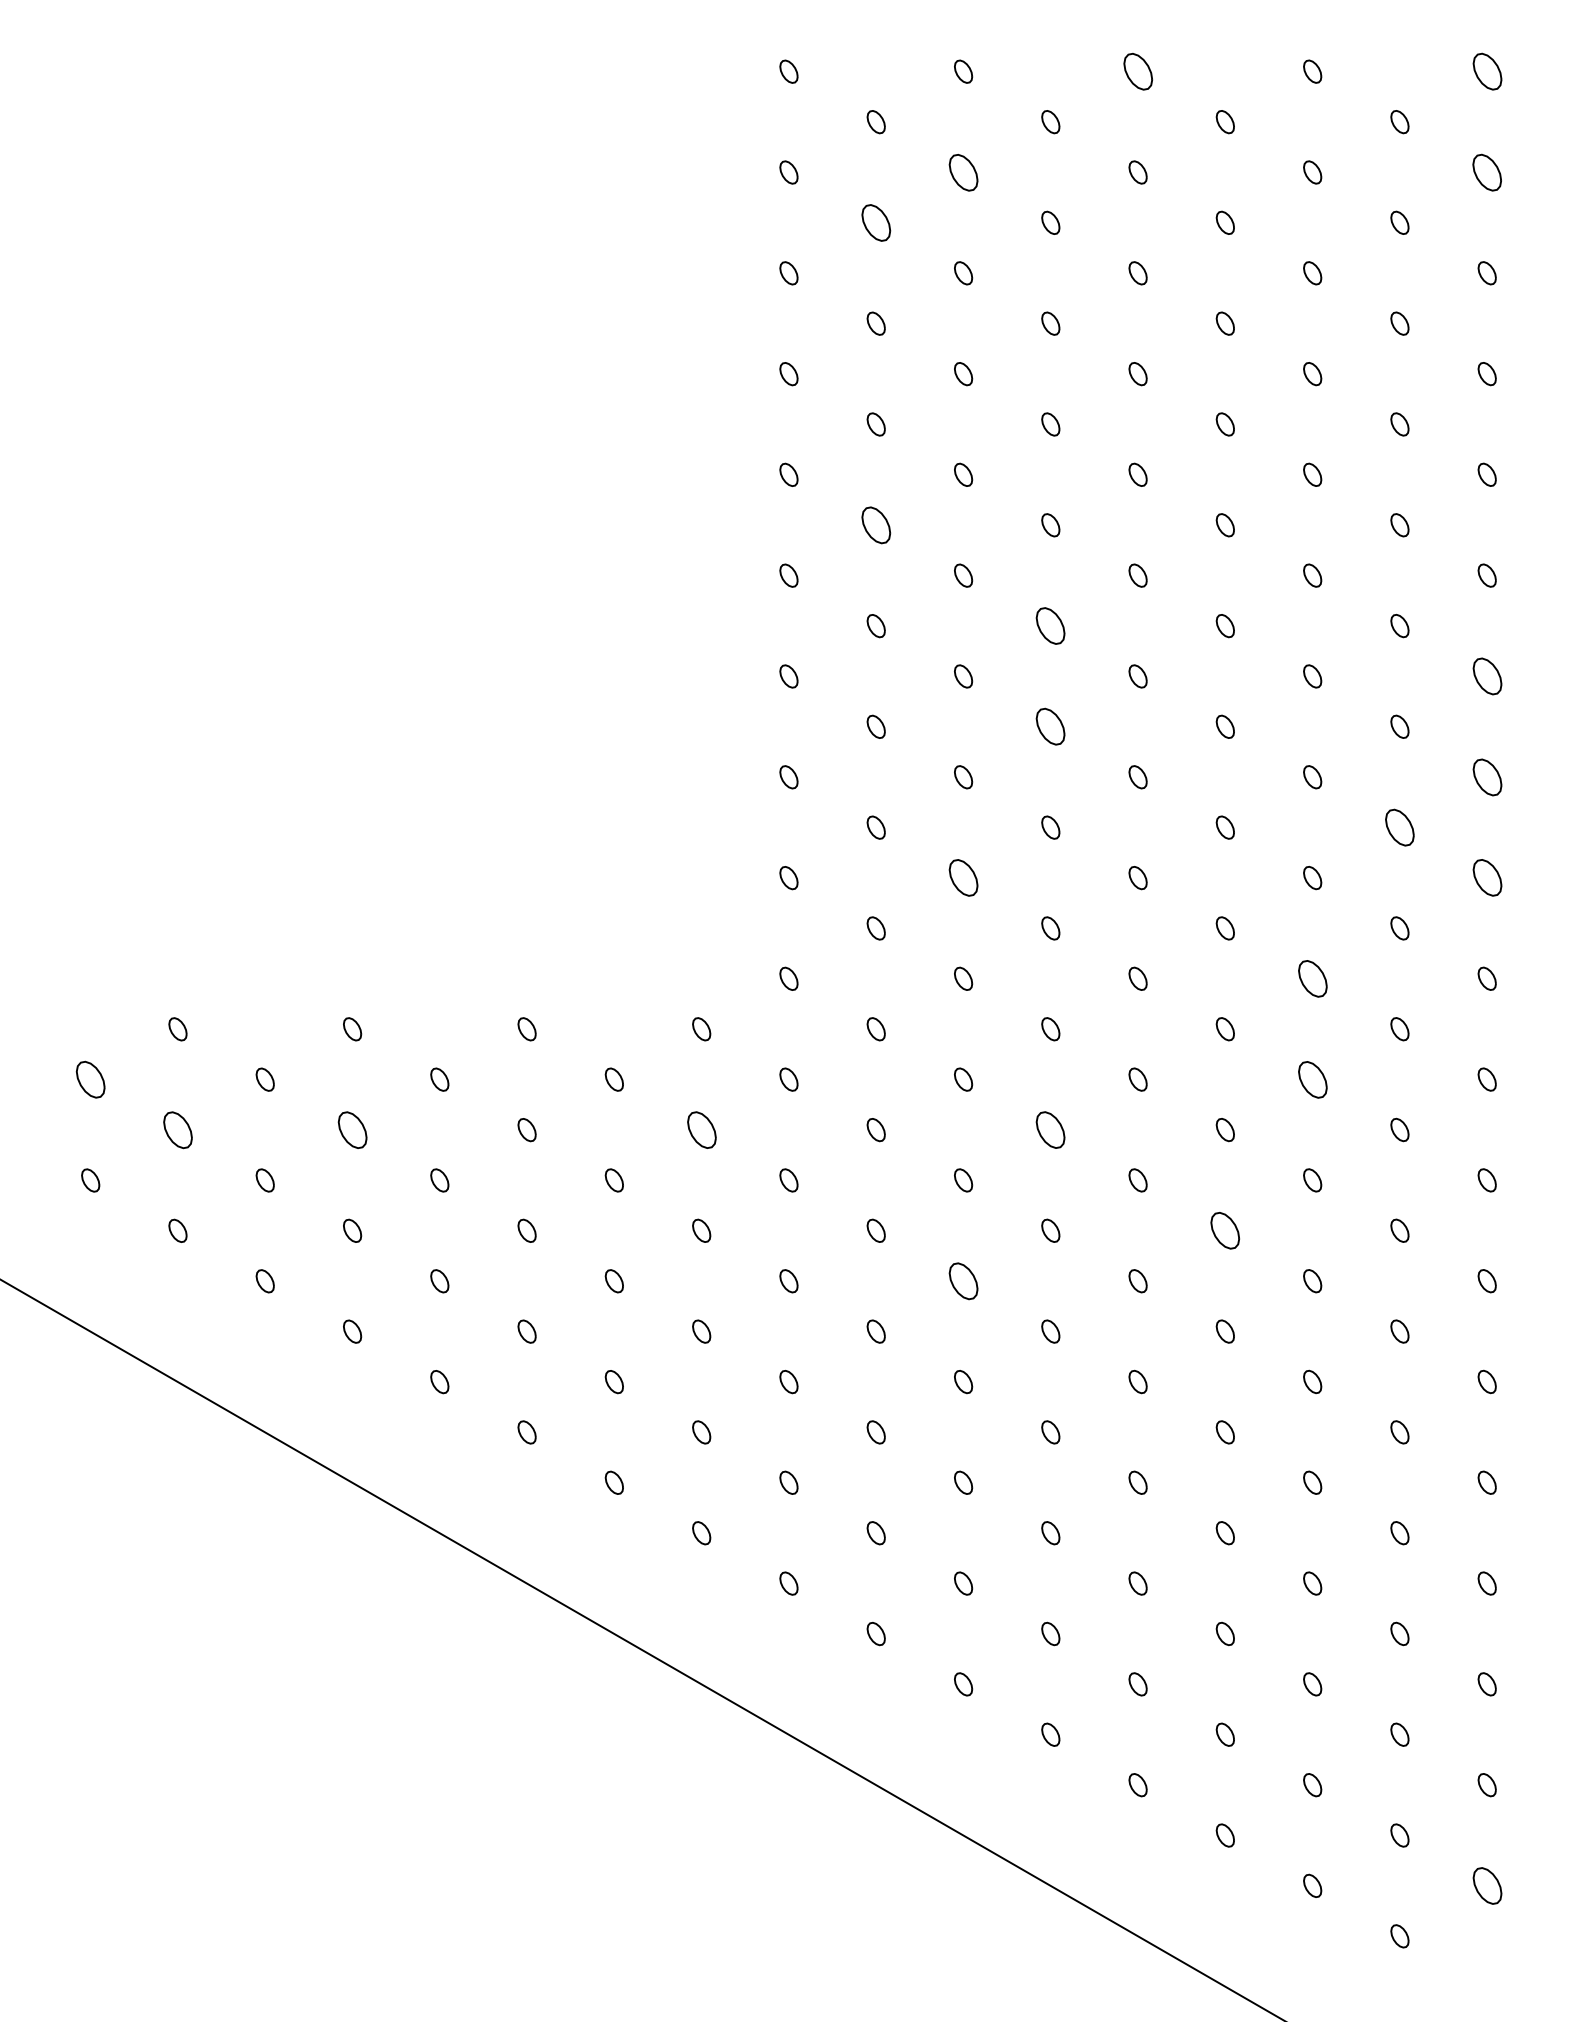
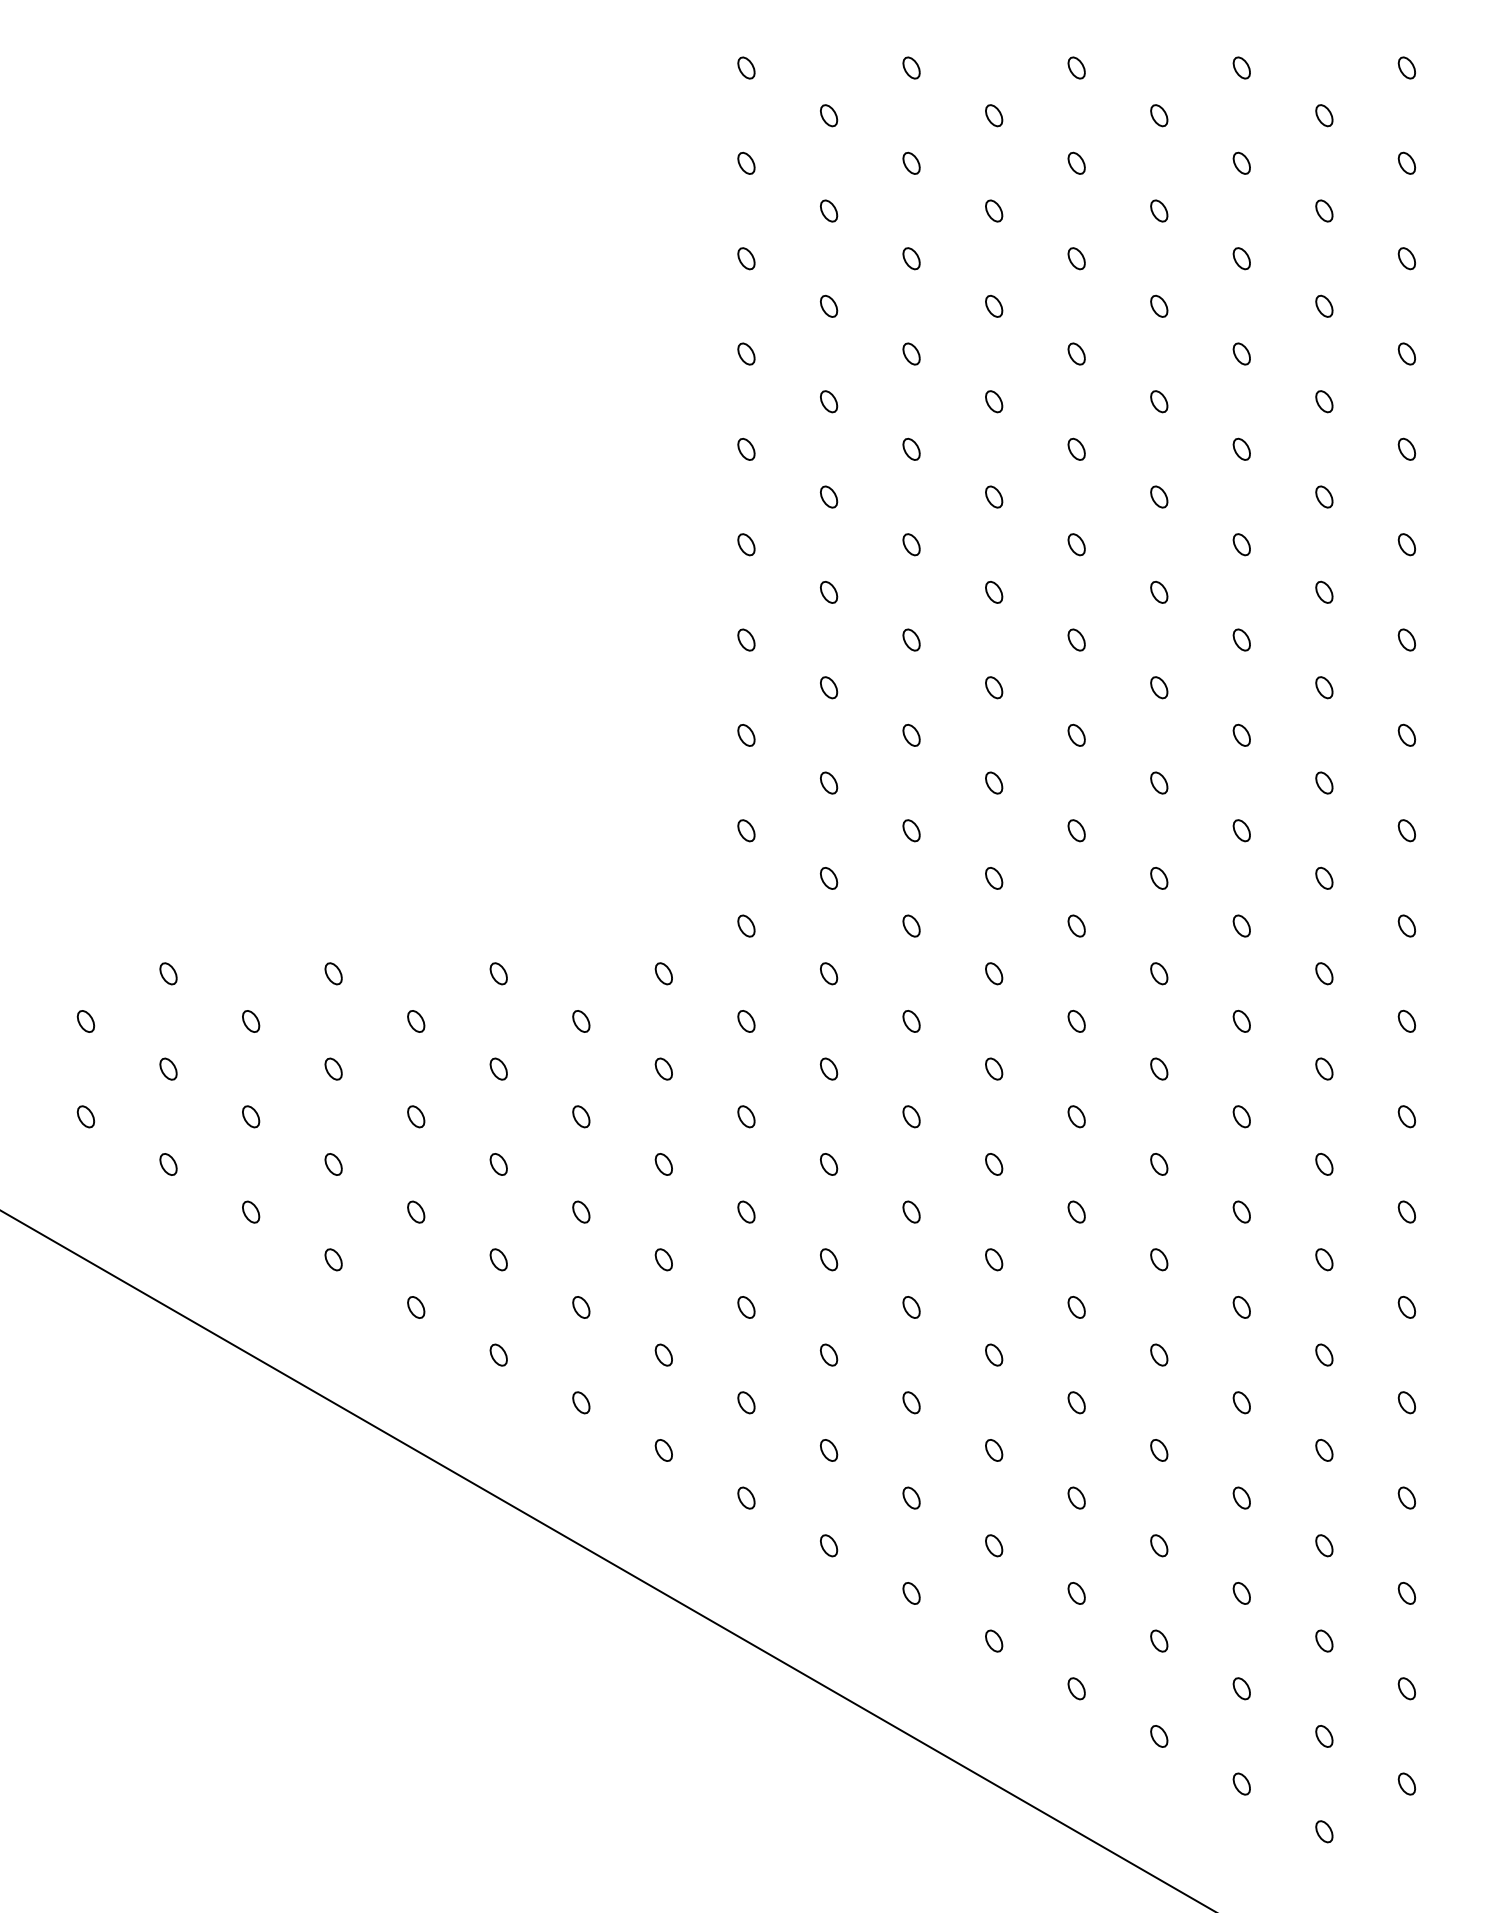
part: (1137, 71) -> (1076, 67), size x0.62
part: (1486, 71) -> (1406, 67), size x0.62
part: (963, 171) -> (911, 162), size x0.62
part: (1486, 171) -> (1406, 162), size x0.62
part: (875, 222) -> (828, 210), size x0.62
part: (875, 524) -> (828, 496), size x0.62
part: (1051, 626) -> (994, 592), size x0.62
part: (1486, 675) -> (1406, 639), size x0.62
part: (1051, 726) -> (994, 687), size x0.62
part: (1486, 776) -> (1406, 734), size x0.62
part: (1400, 827) -> (1324, 782), size x0.62
part: (963, 877) -> (911, 830), size x0.62
part: (1486, 877) -> (1406, 830), size x0.62
part: (1312, 978) -> (1241, 925), size x0.62
part: (1312, 1078) -> (1241, 1020), size x0.62
part: (90, 1079) -> (85, 1021), size x0.62
part: (177, 1129) -> (168, 1068), size x0.62
part: (352, 1129) -> (333, 1068), size x0.62
part: (701, 1129) -> (663, 1068), size x0.62
part: (1051, 1129) -> (994, 1068), size x0.62
part: (1225, 1230) -> (1159, 1164), size x0.62
part: (963, 1280) -> (911, 1211), size x0.62
part: (1486, 1885) -> (1406, 1783), size x0.62

